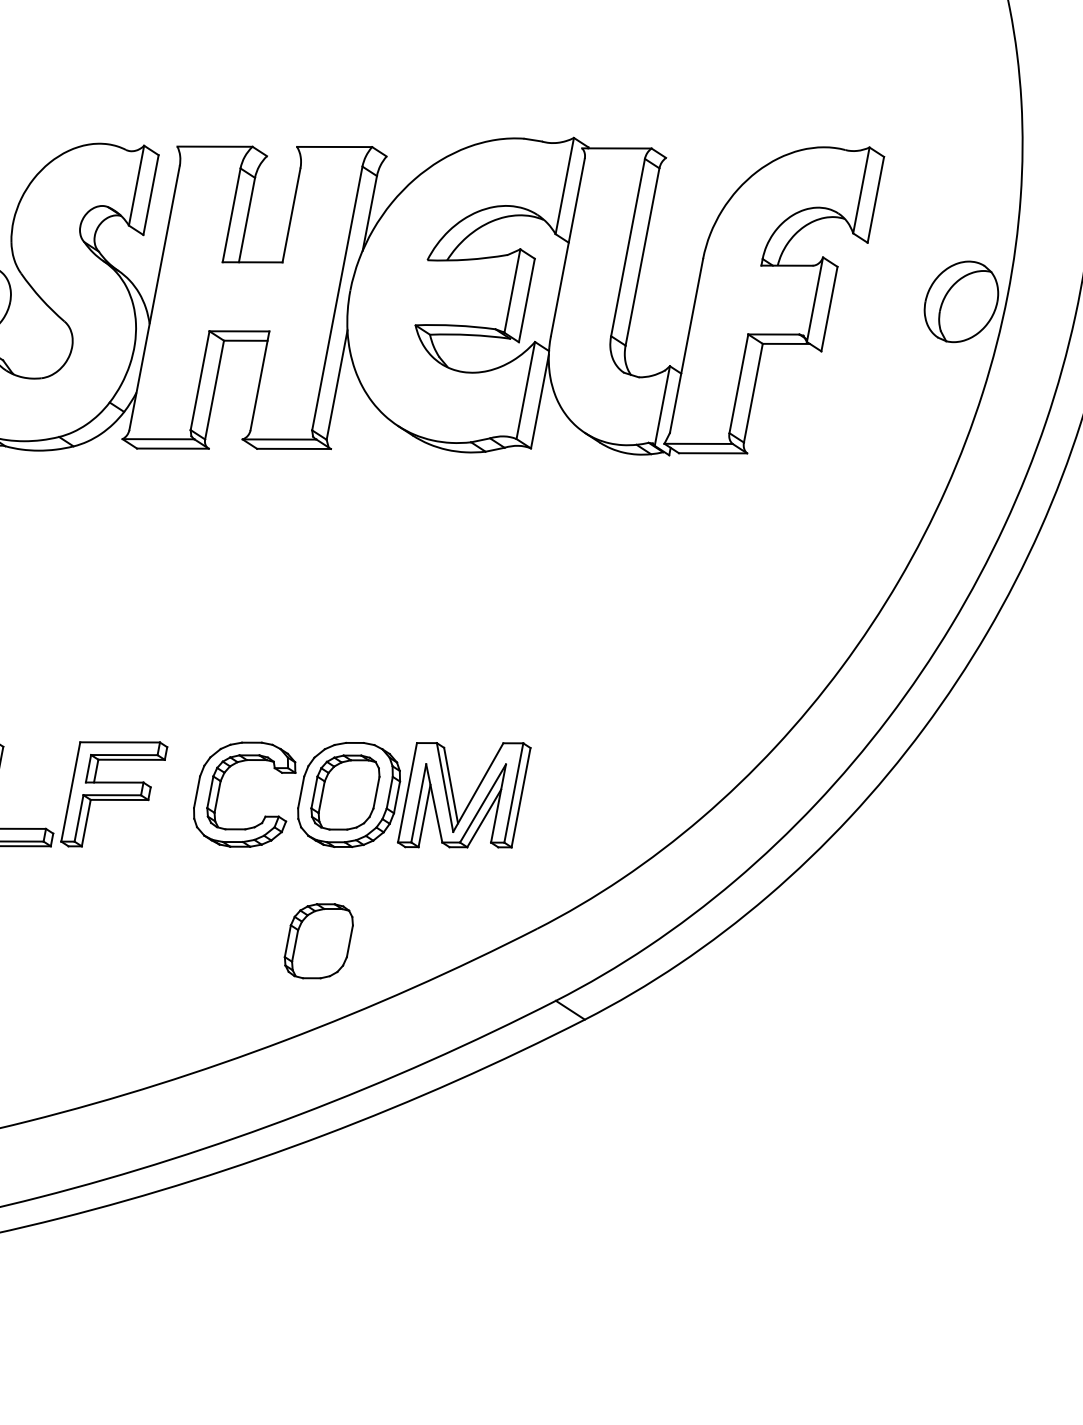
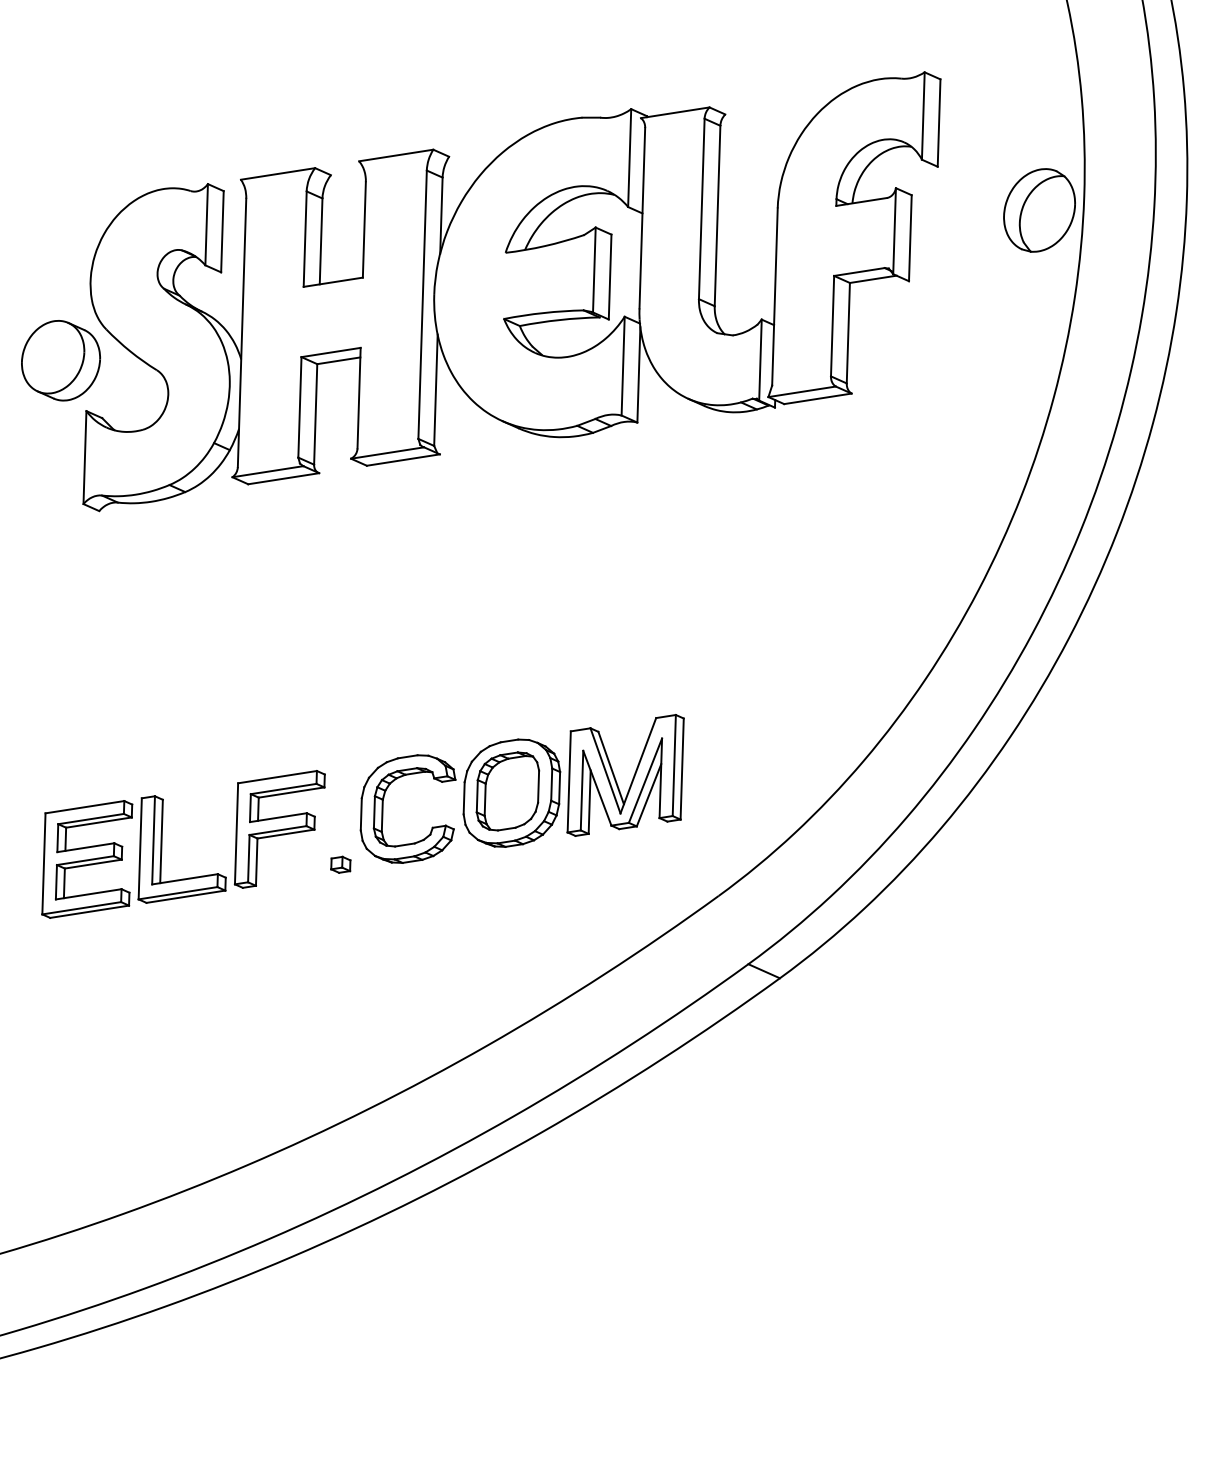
part: (168, 838) -> (340, 864), added
part: (318, 941) -> (504, 942), removed

